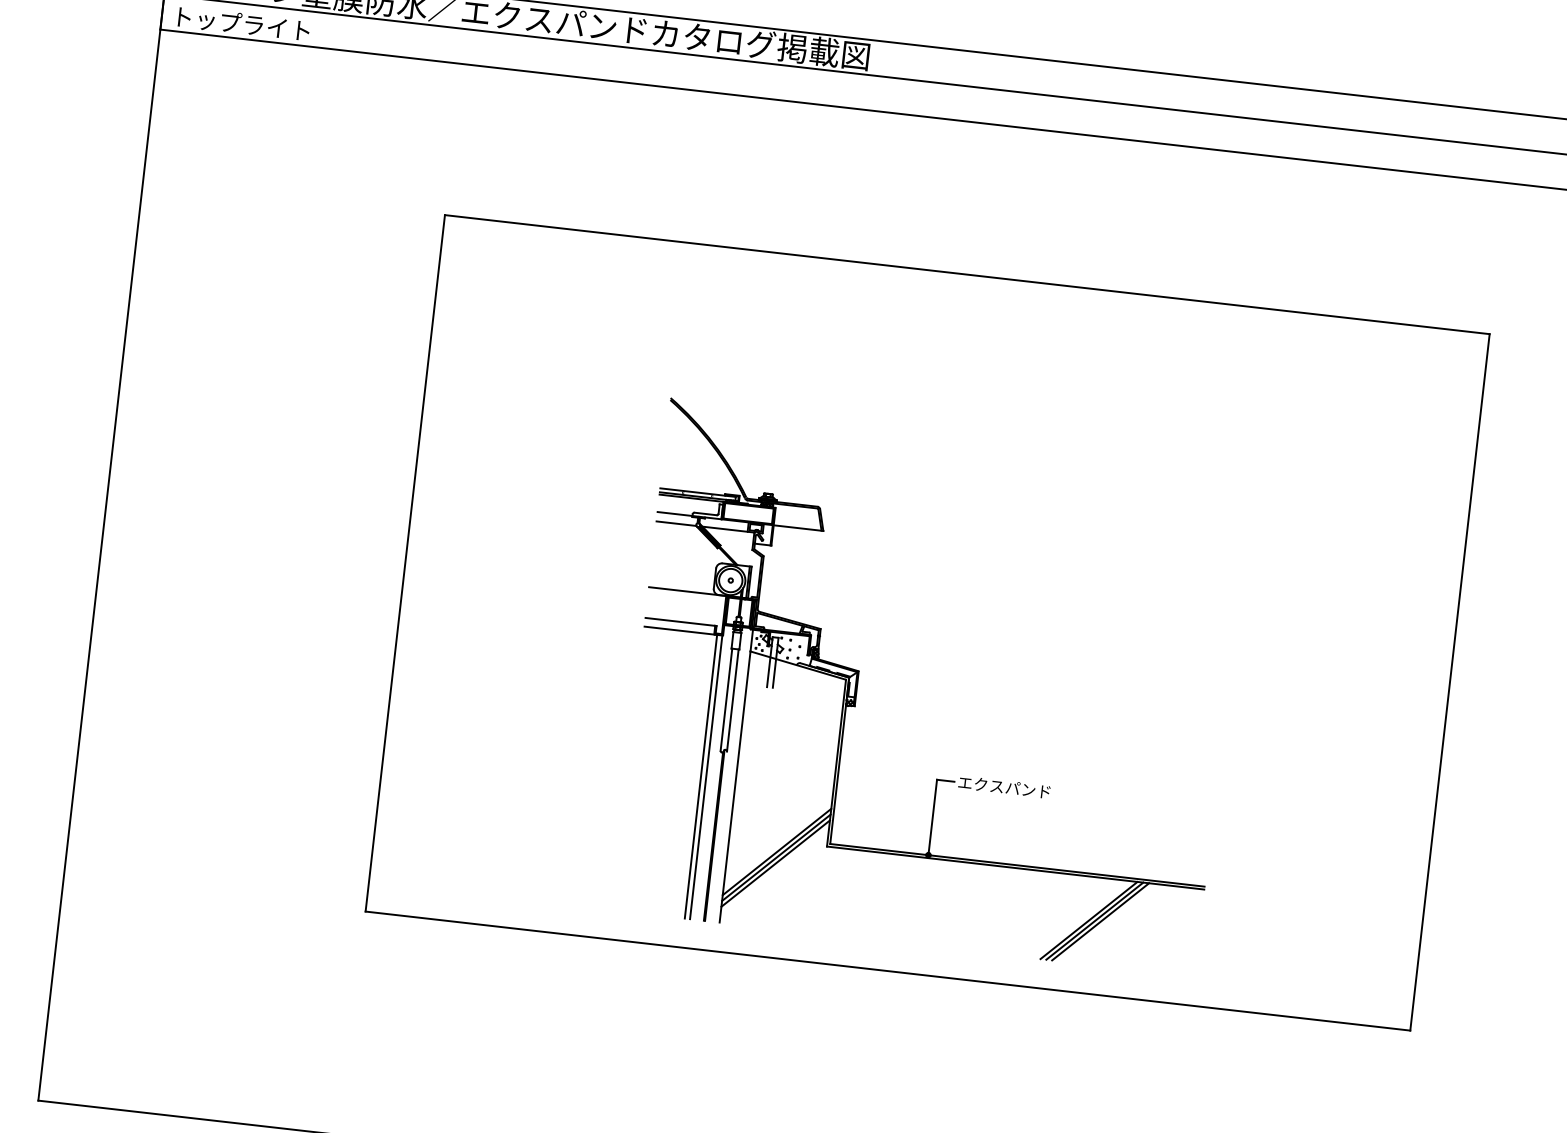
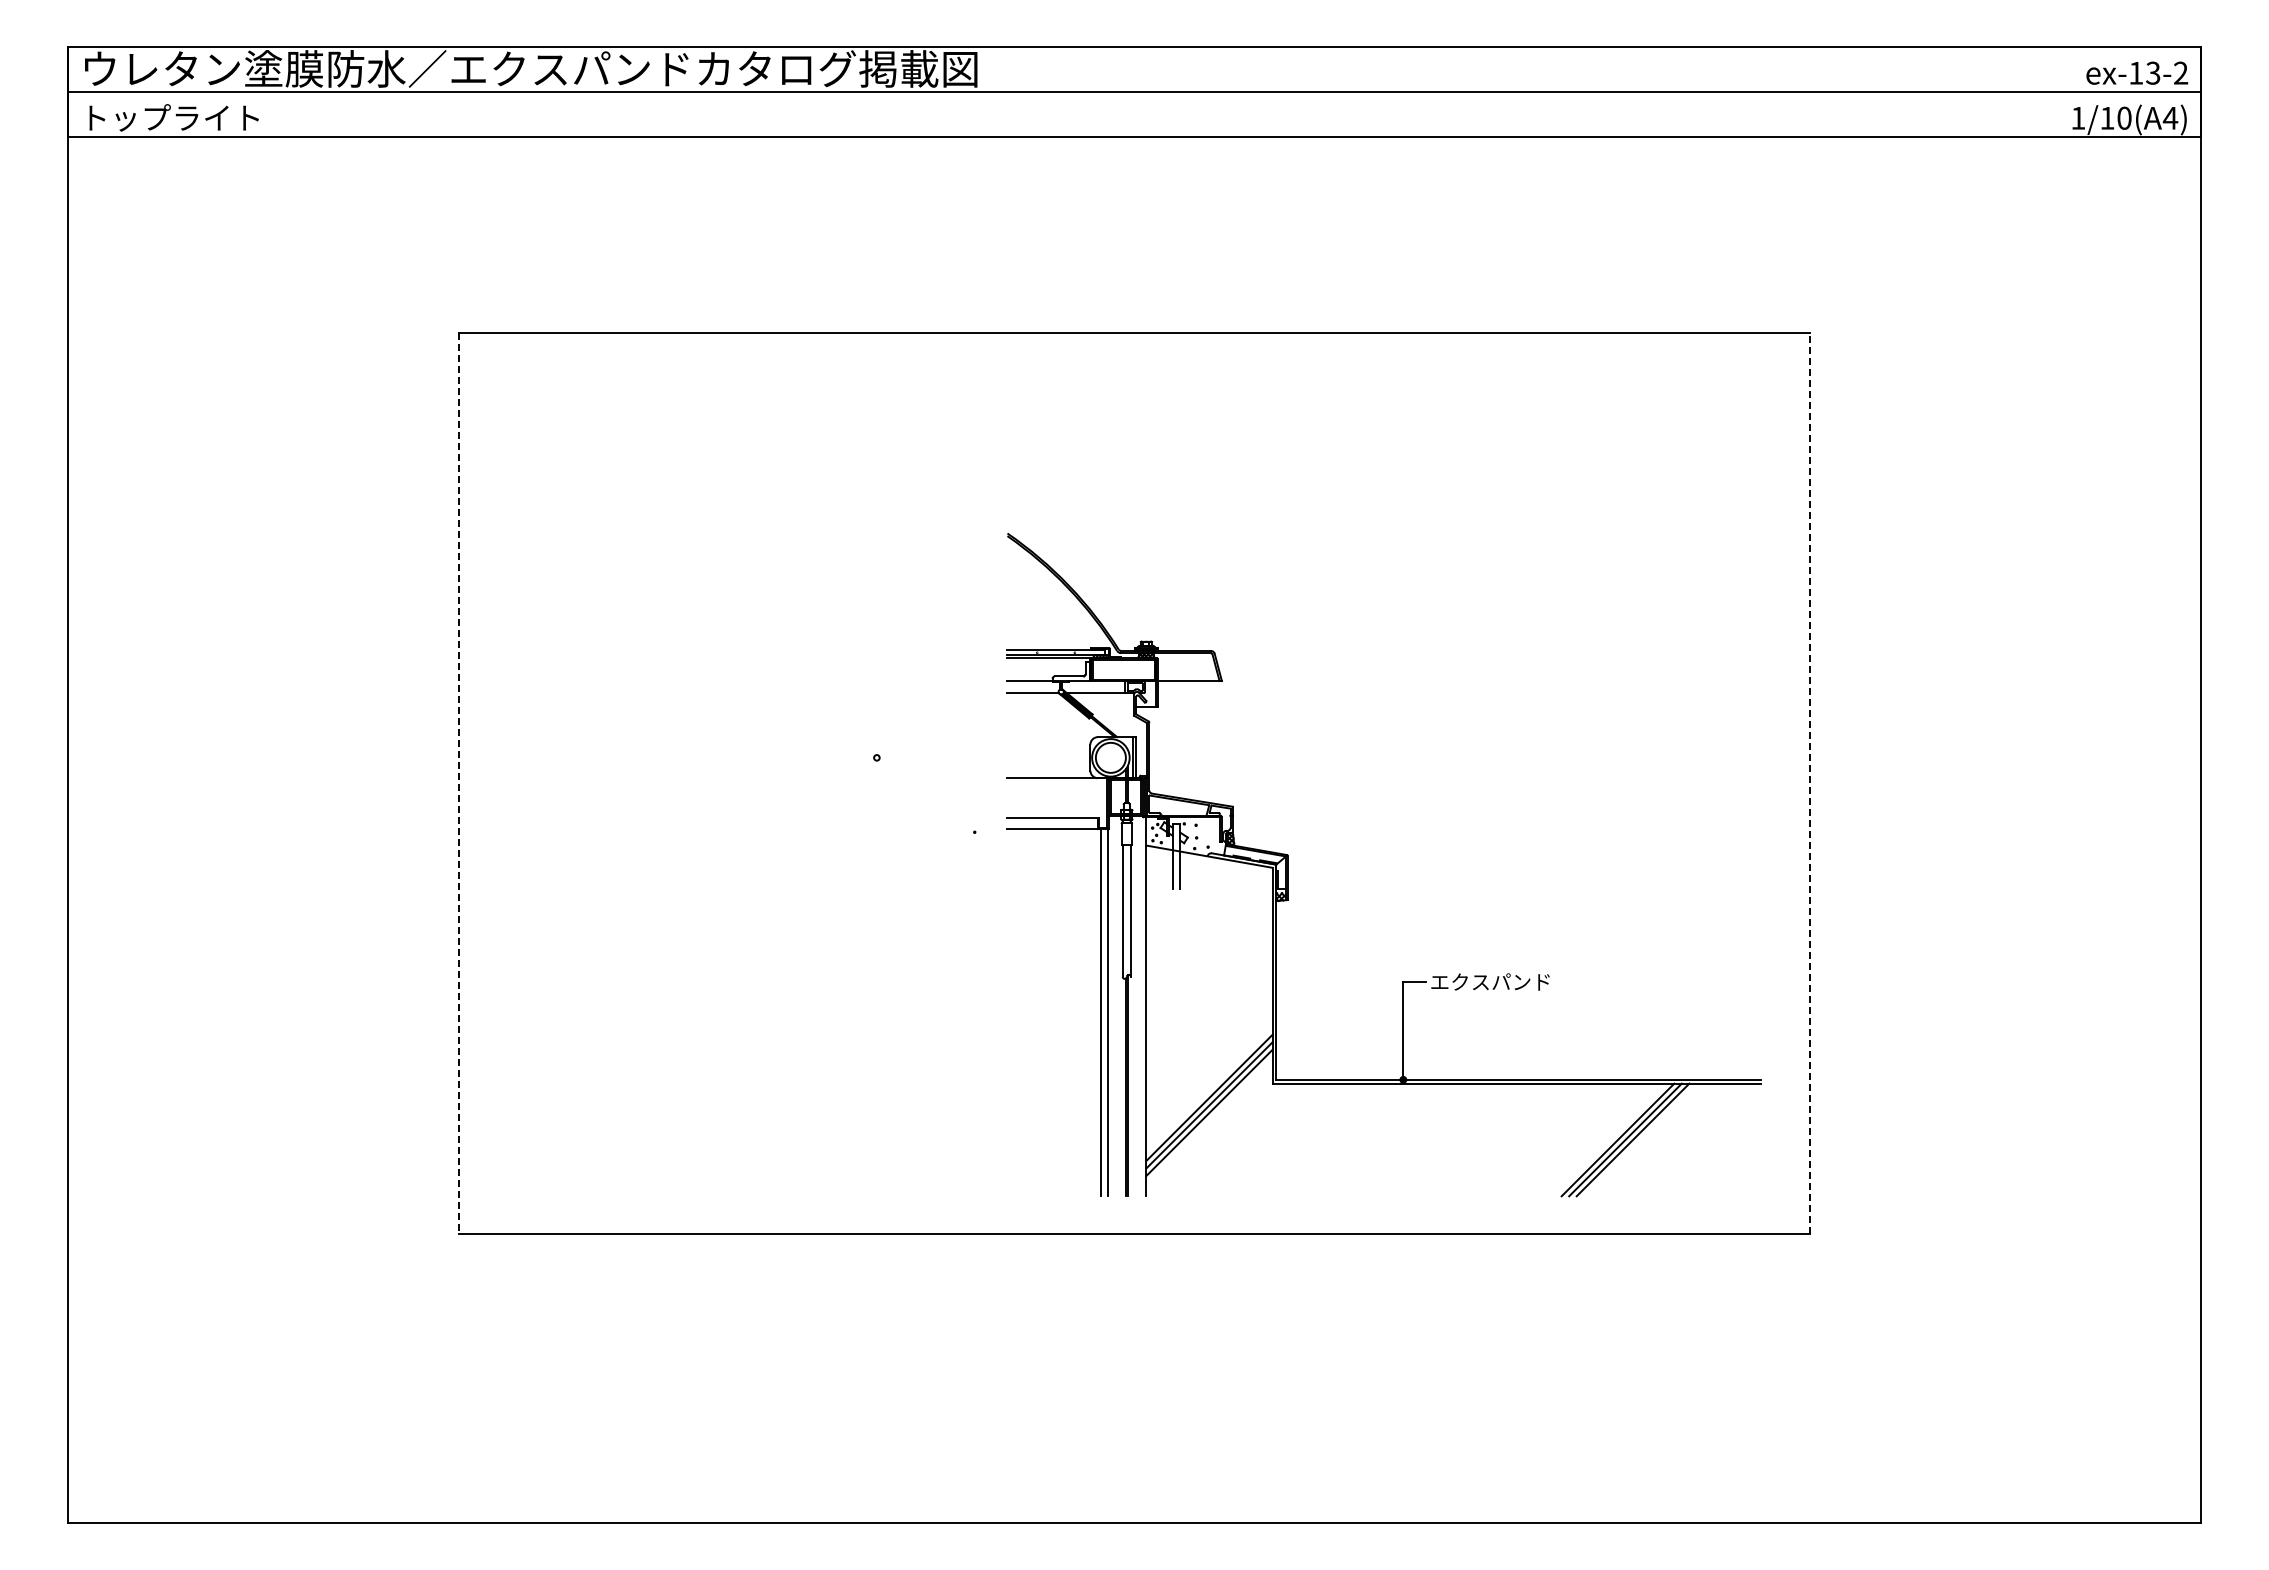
line: (405, 563) -> (458, 783), solid -> dashed
part: (858, 679) -> (1288, 865), moved
line: (1450, 682) -> (1810, 783), solid -> dashed

